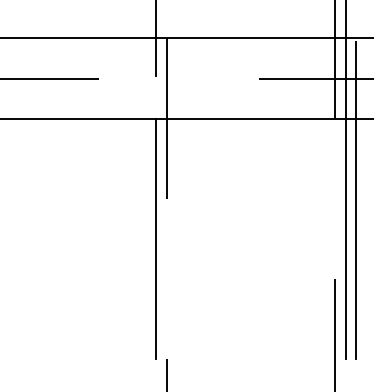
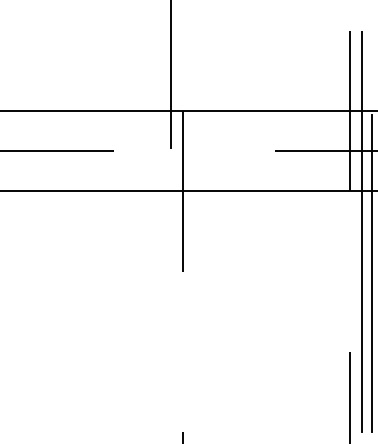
line: (155, 238) -> (171, 311), removed

